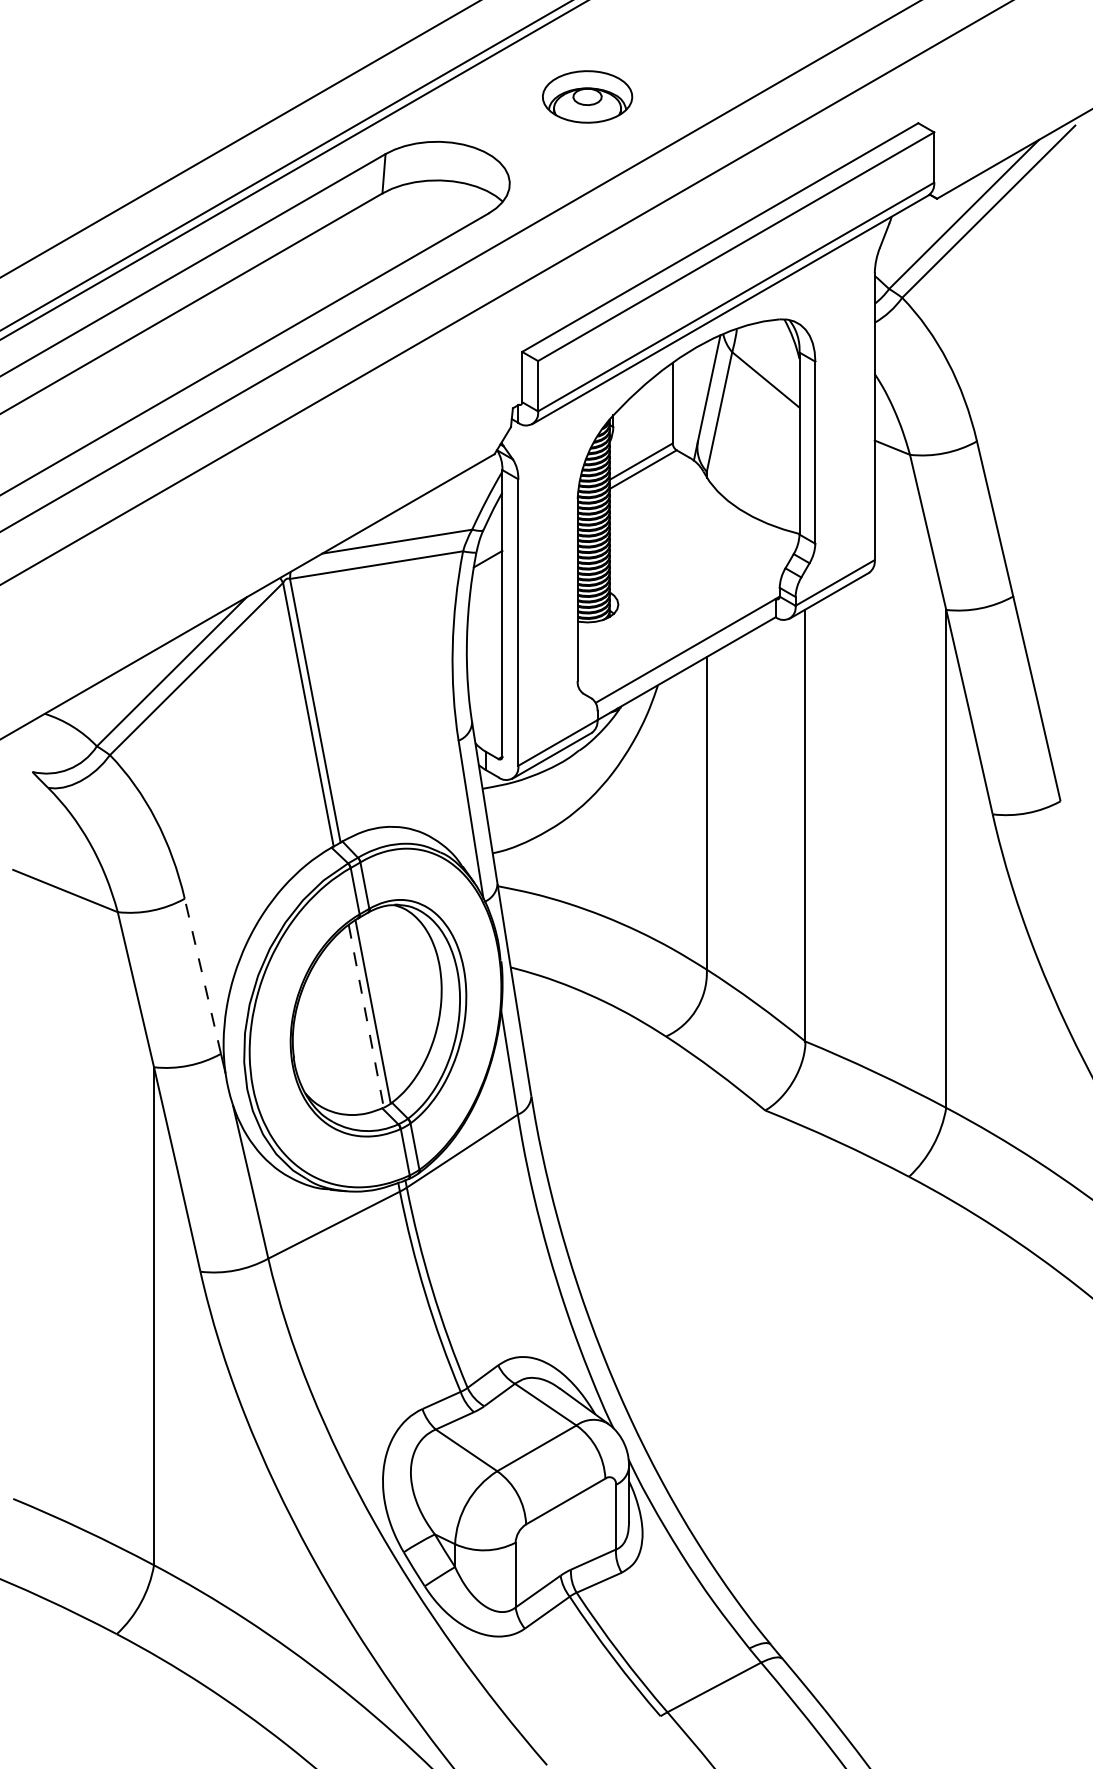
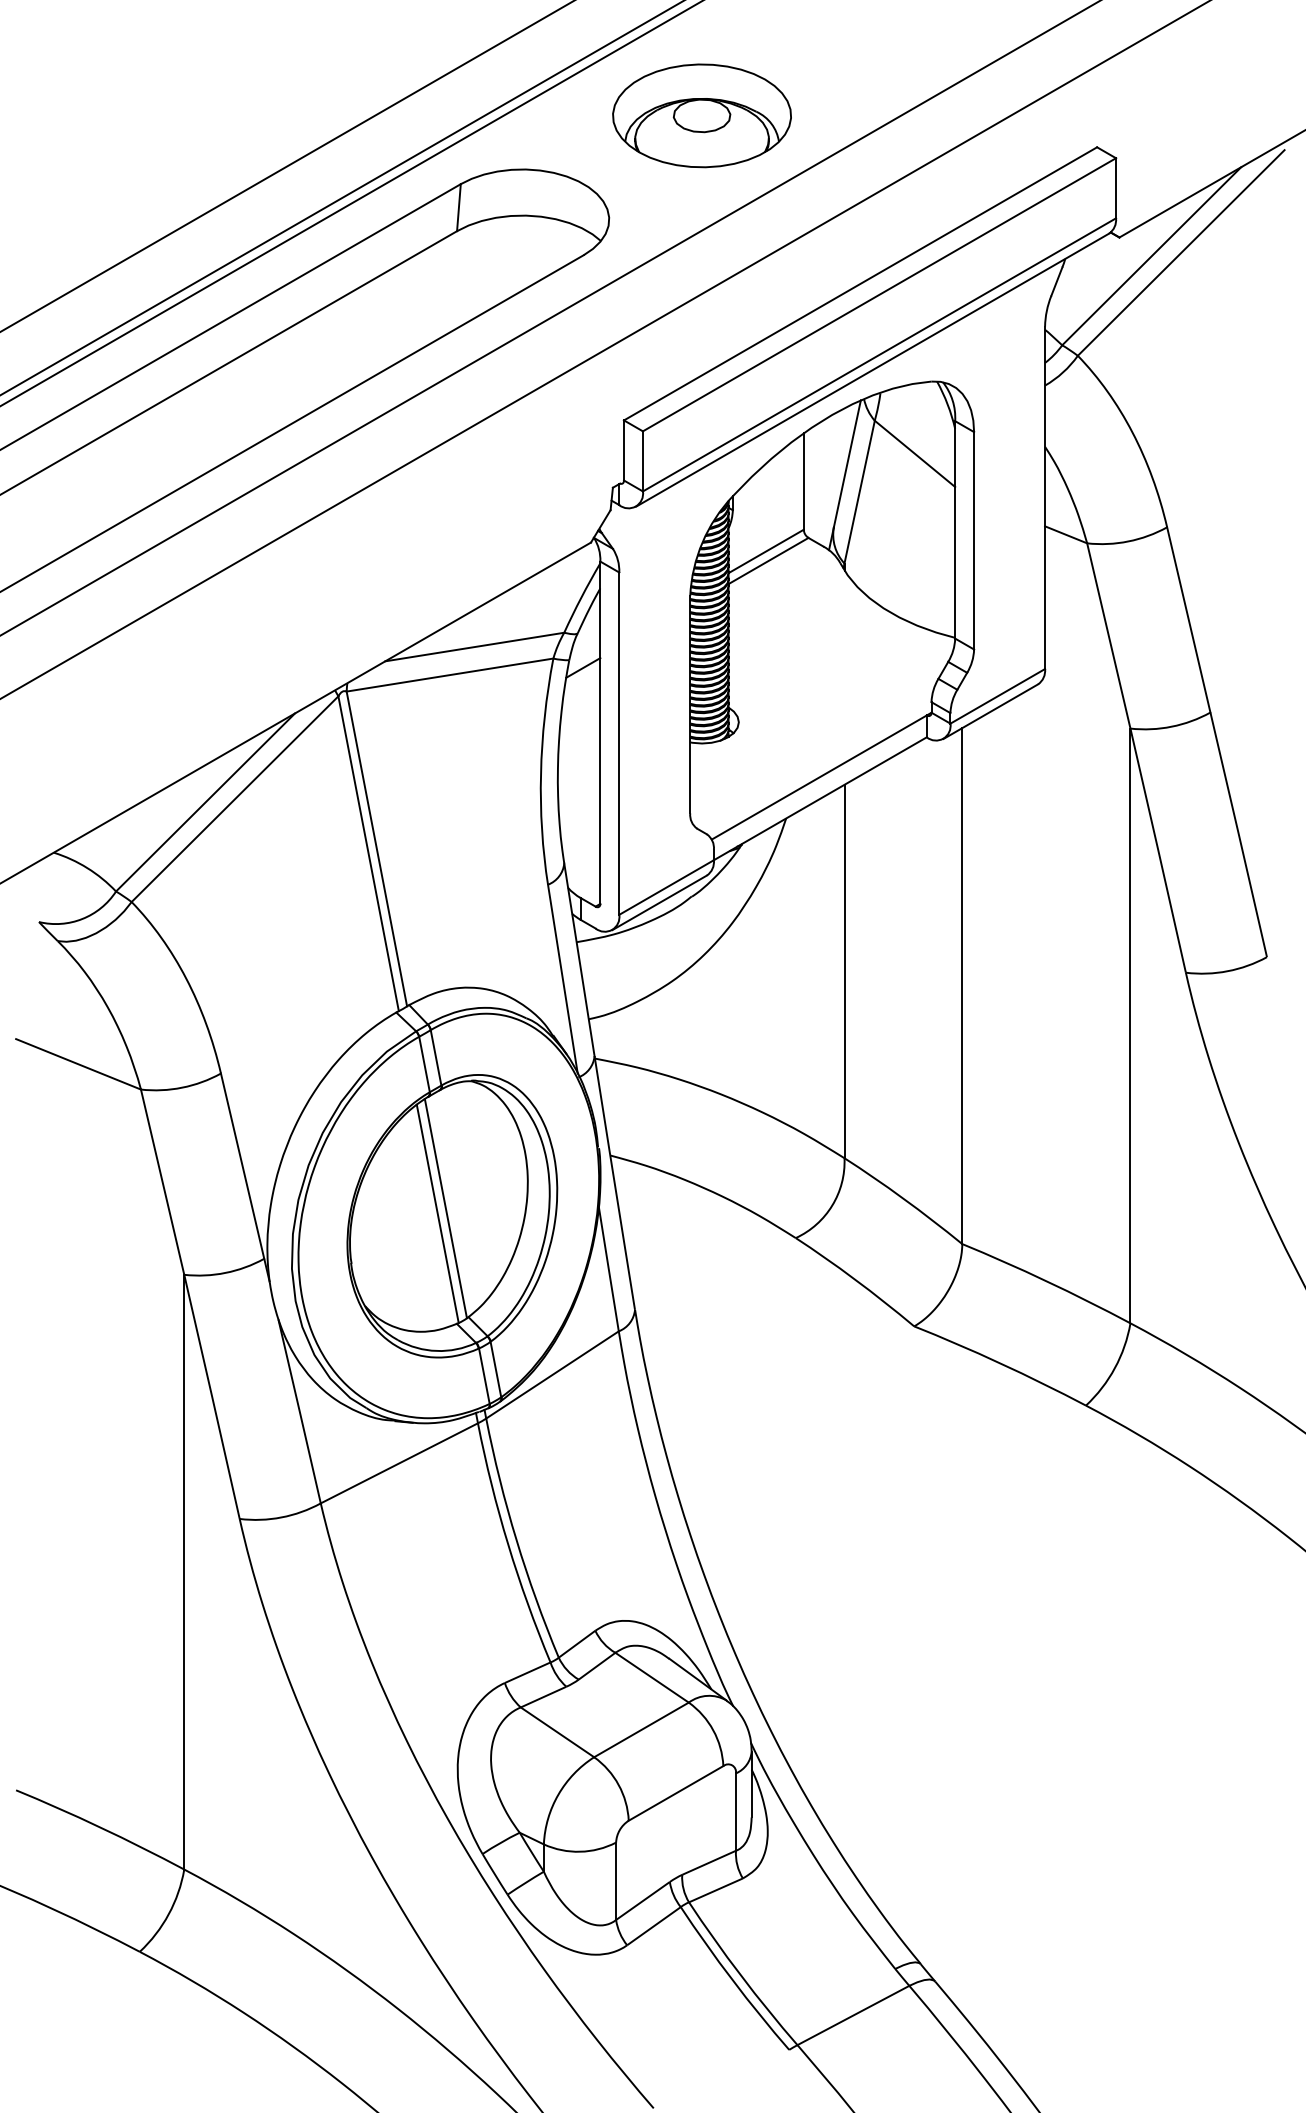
part: (587, 96) -> (701, 115), size x1.67
line: (202, 975) -> (242, 1165), dashed -> solid
line: (366, 1016) -> (437, 1214), dashed -> solid

